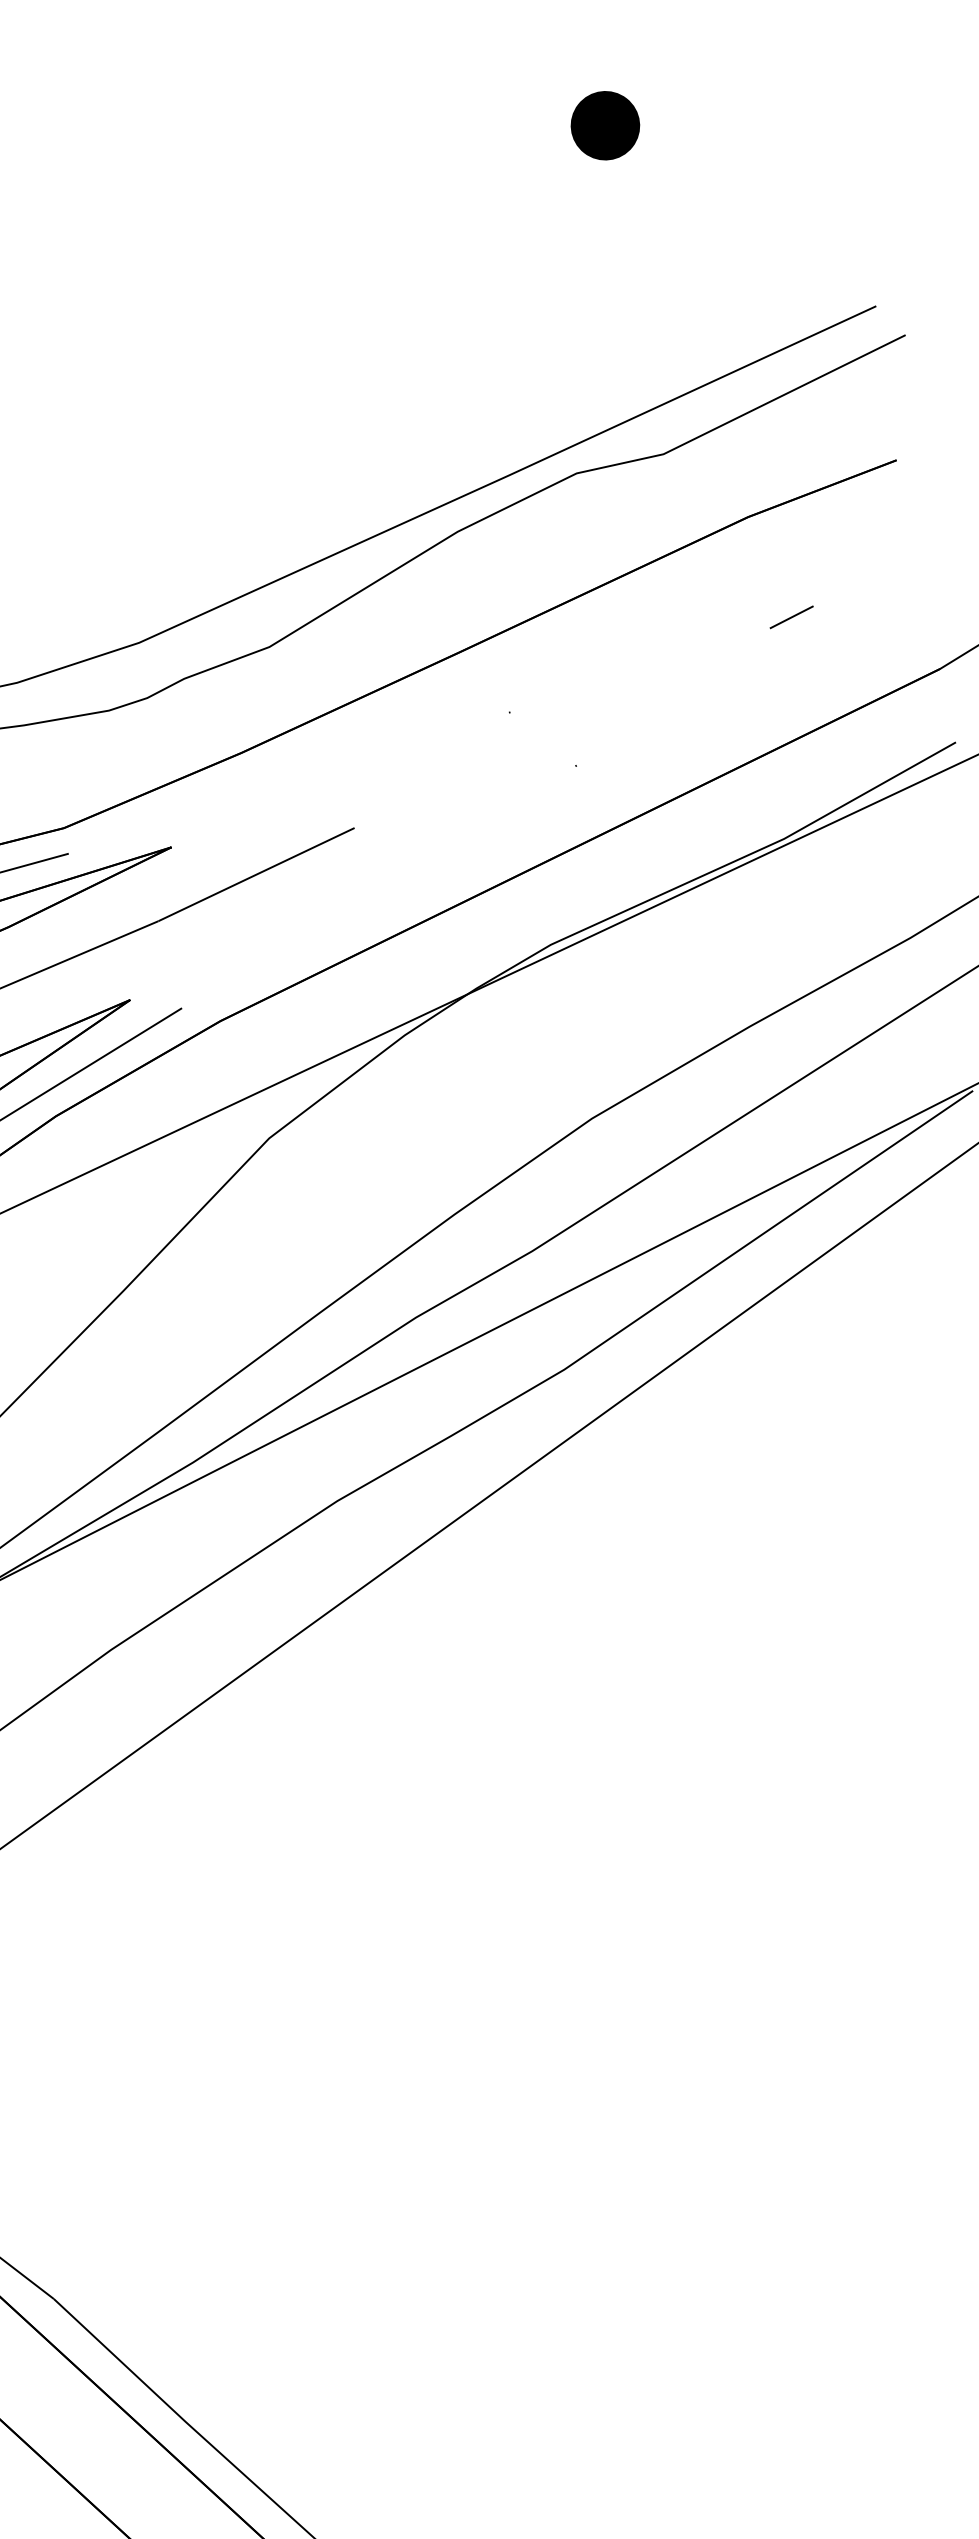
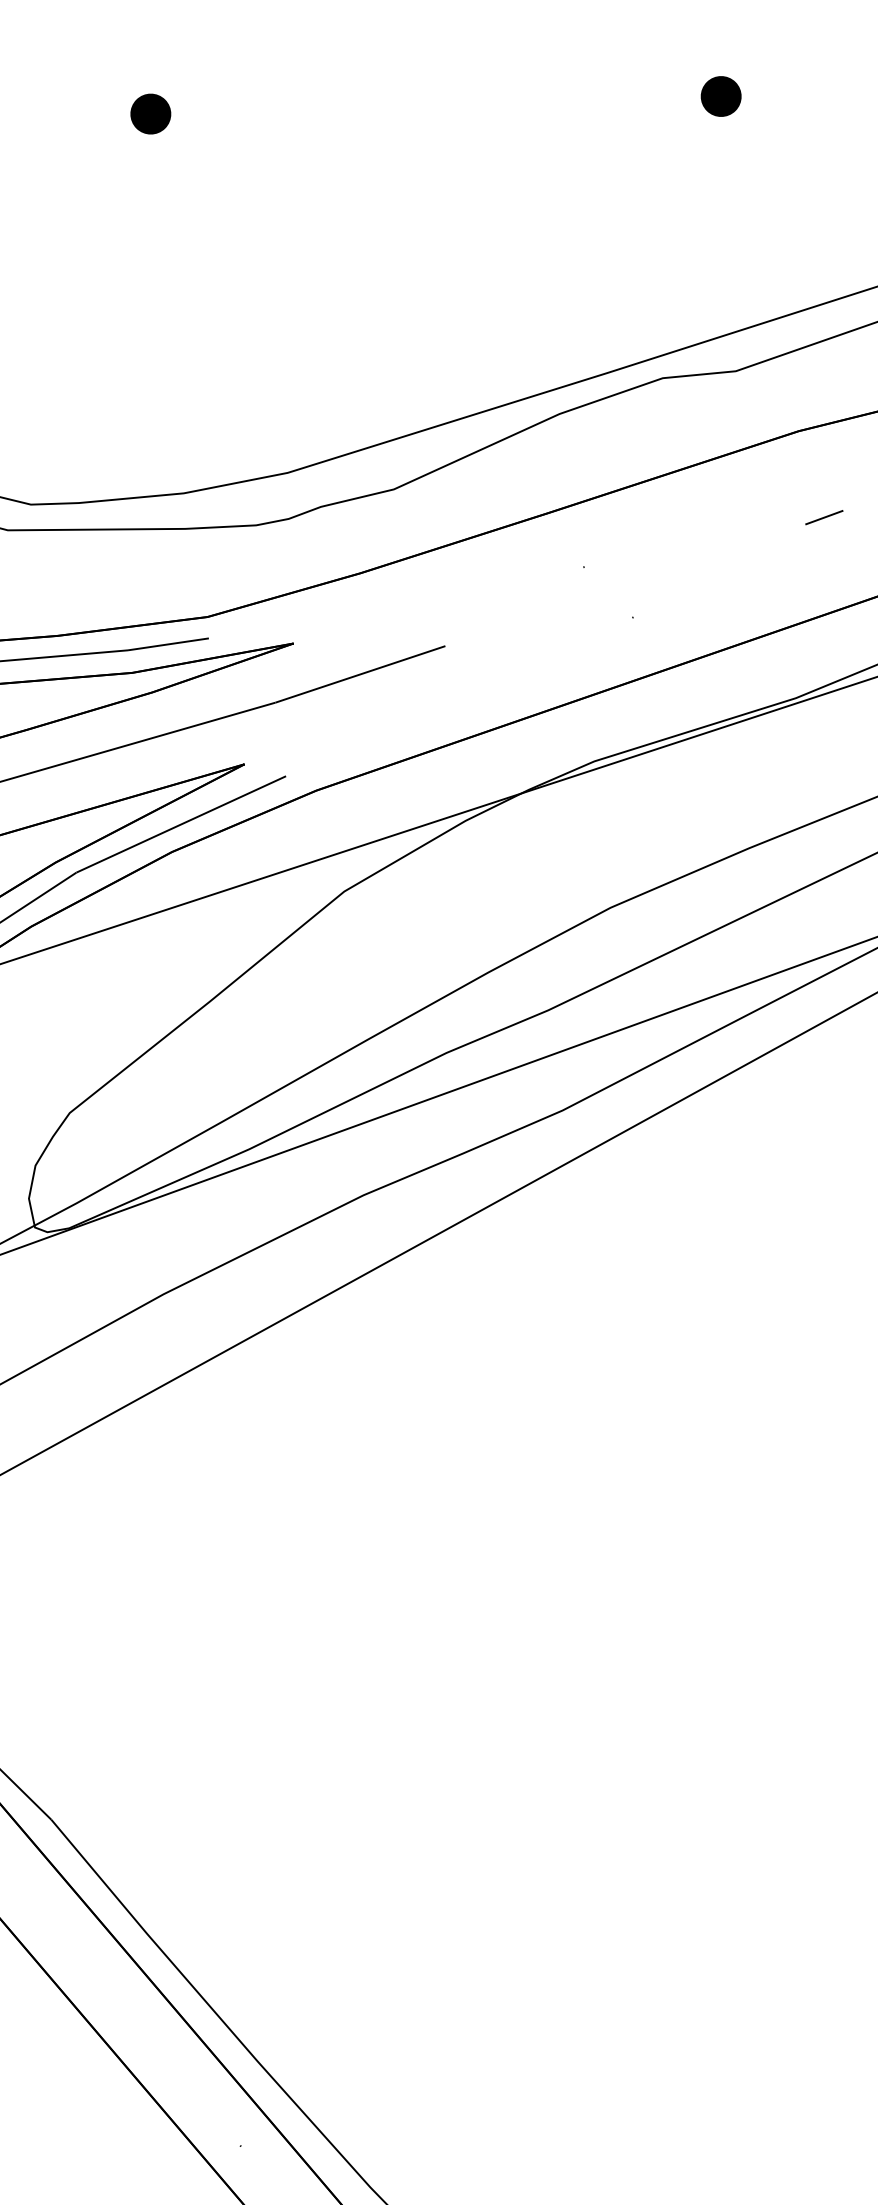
part: (604, 125) -> (720, 96), size x0.71

